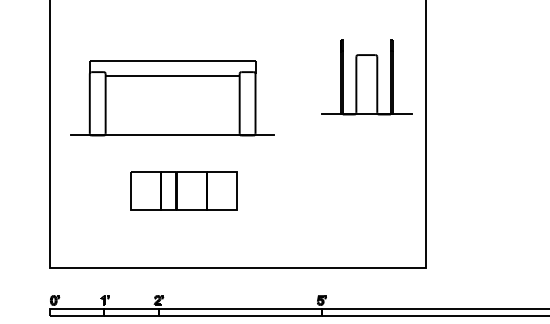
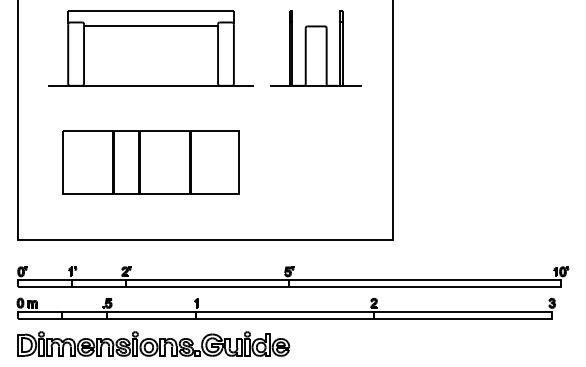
part: (366, 77) -> (315, 48), moved
part: (172, 98) -> (150, 48), moved
part: (183, 191) -> (150, 162), size x1.67

